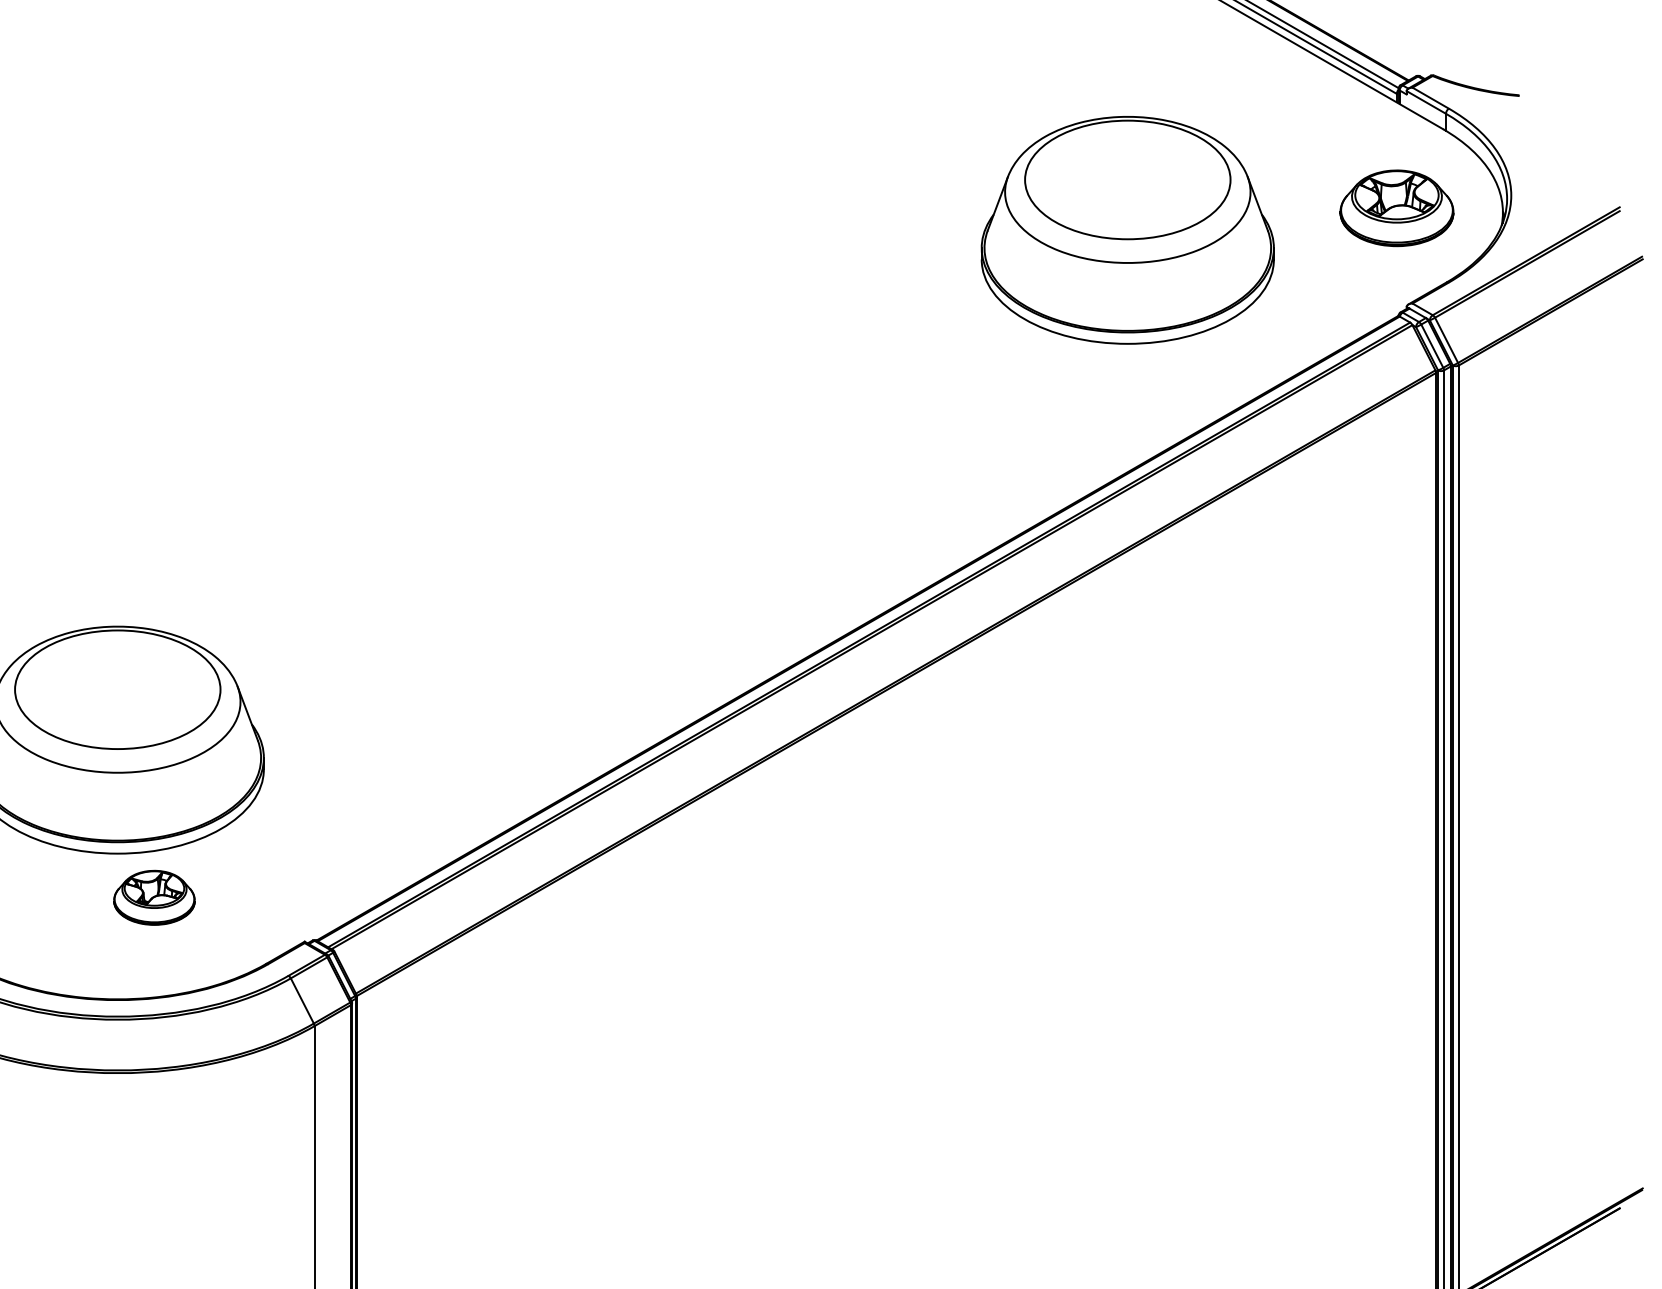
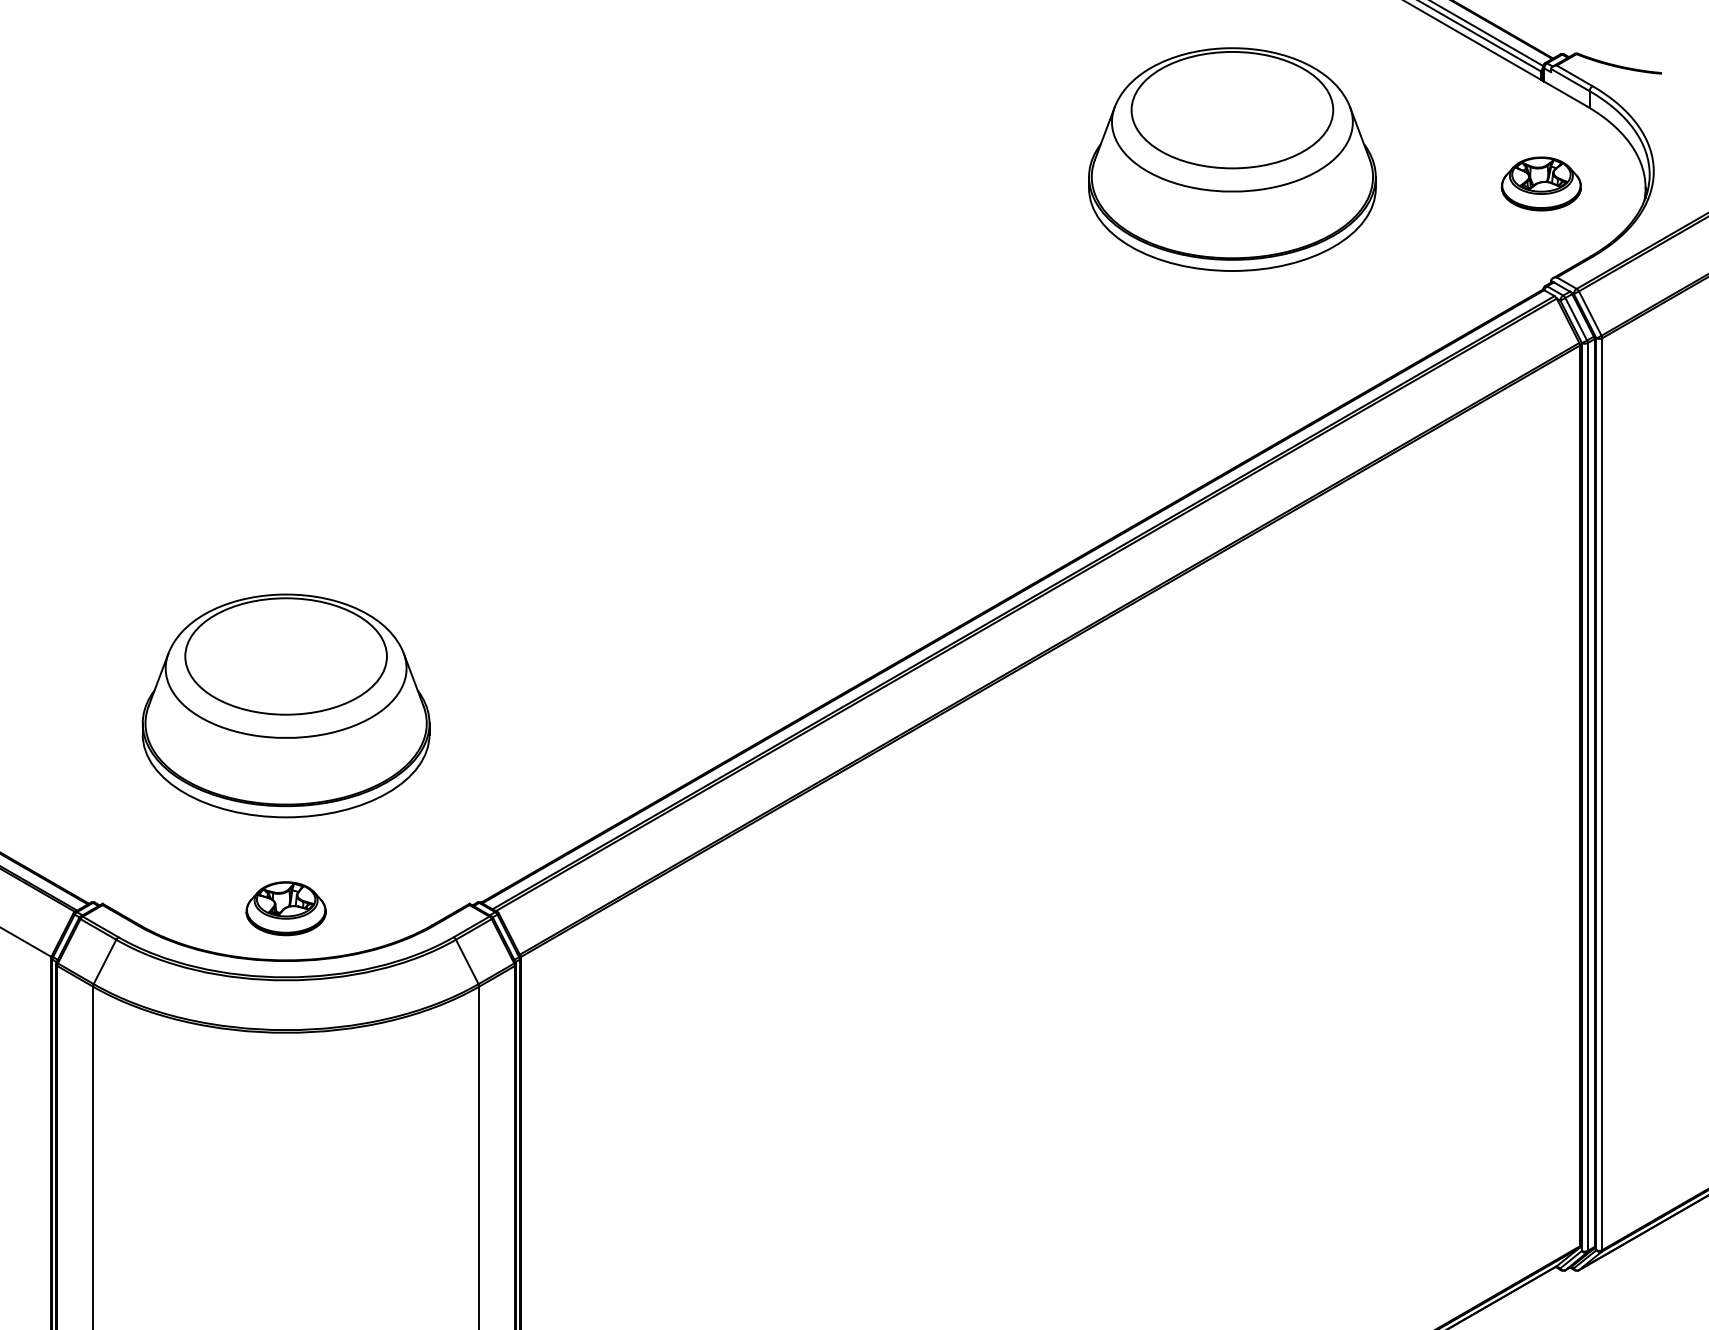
part: (1395, 207) -> (1540, 183), size x0.71
part: (1127, 230) -> (1232, 159), moved
part: (153, 897) -> (285, 908), moved

